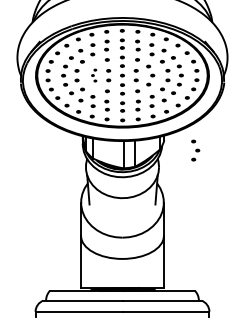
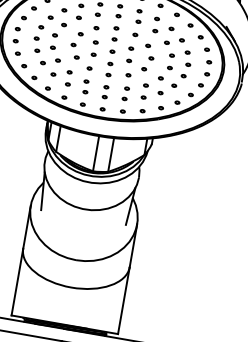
part: (93, 75) -> (75, 45), size x1.67
part: (195, 150) -> (189, 164), removed

